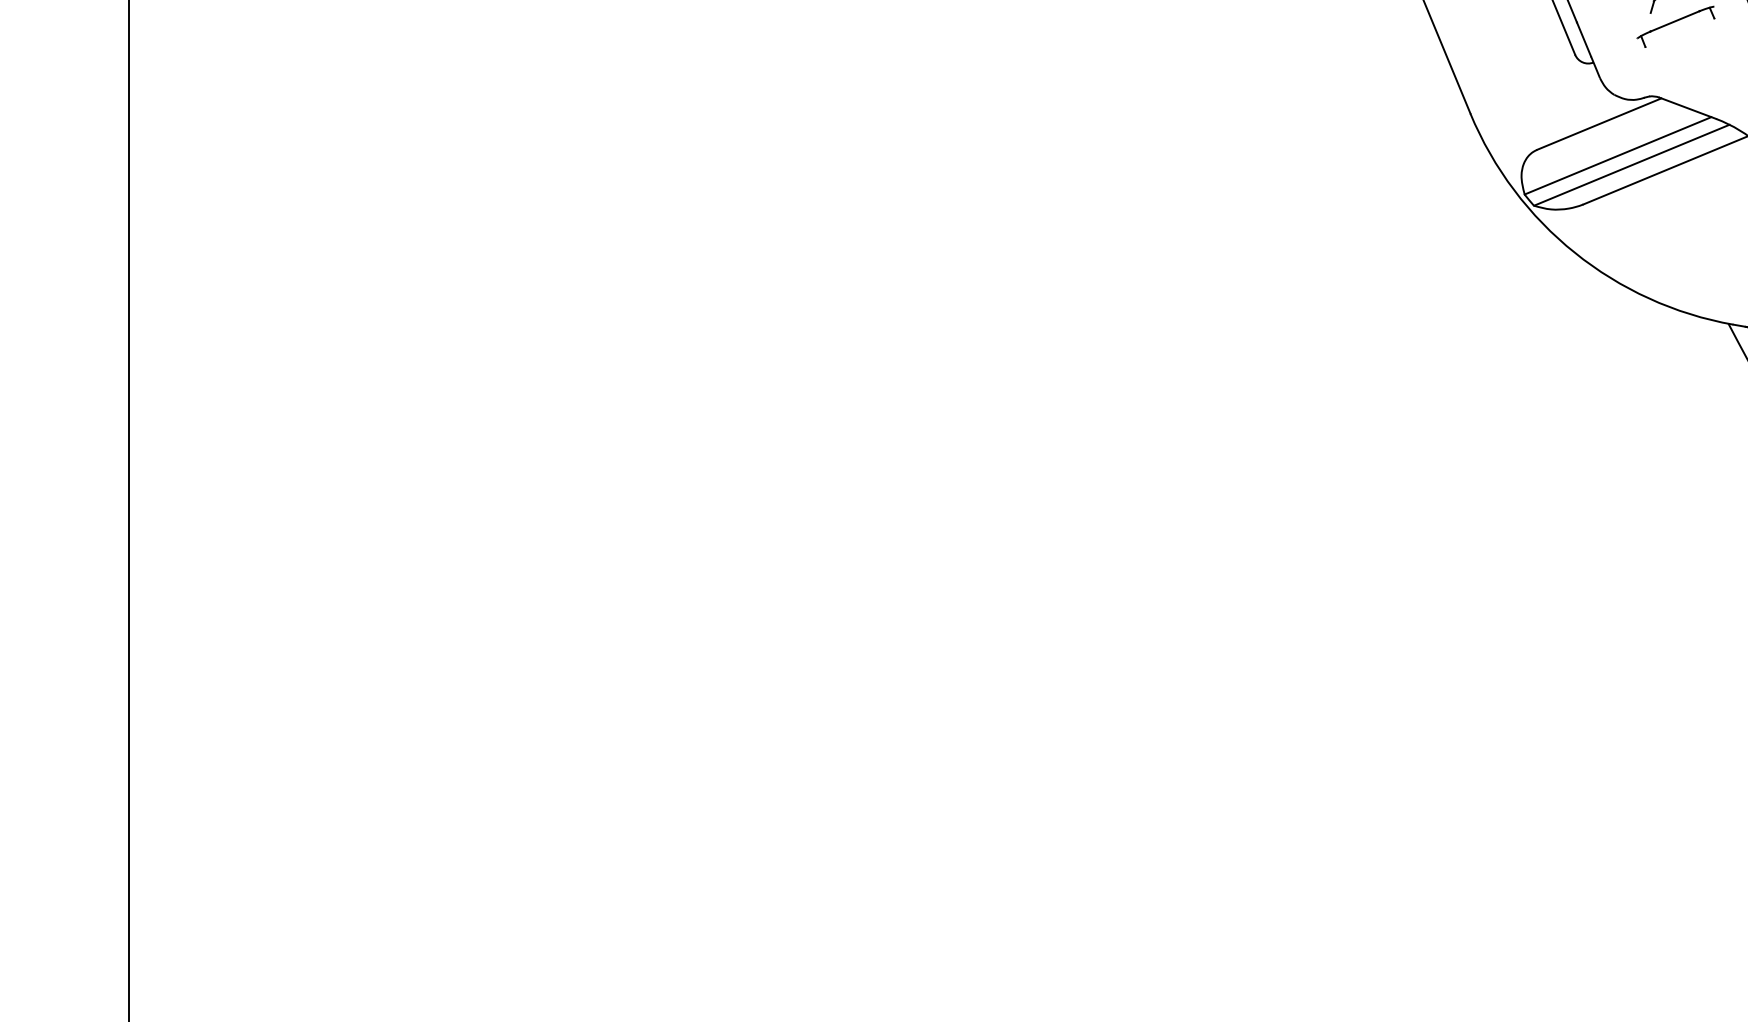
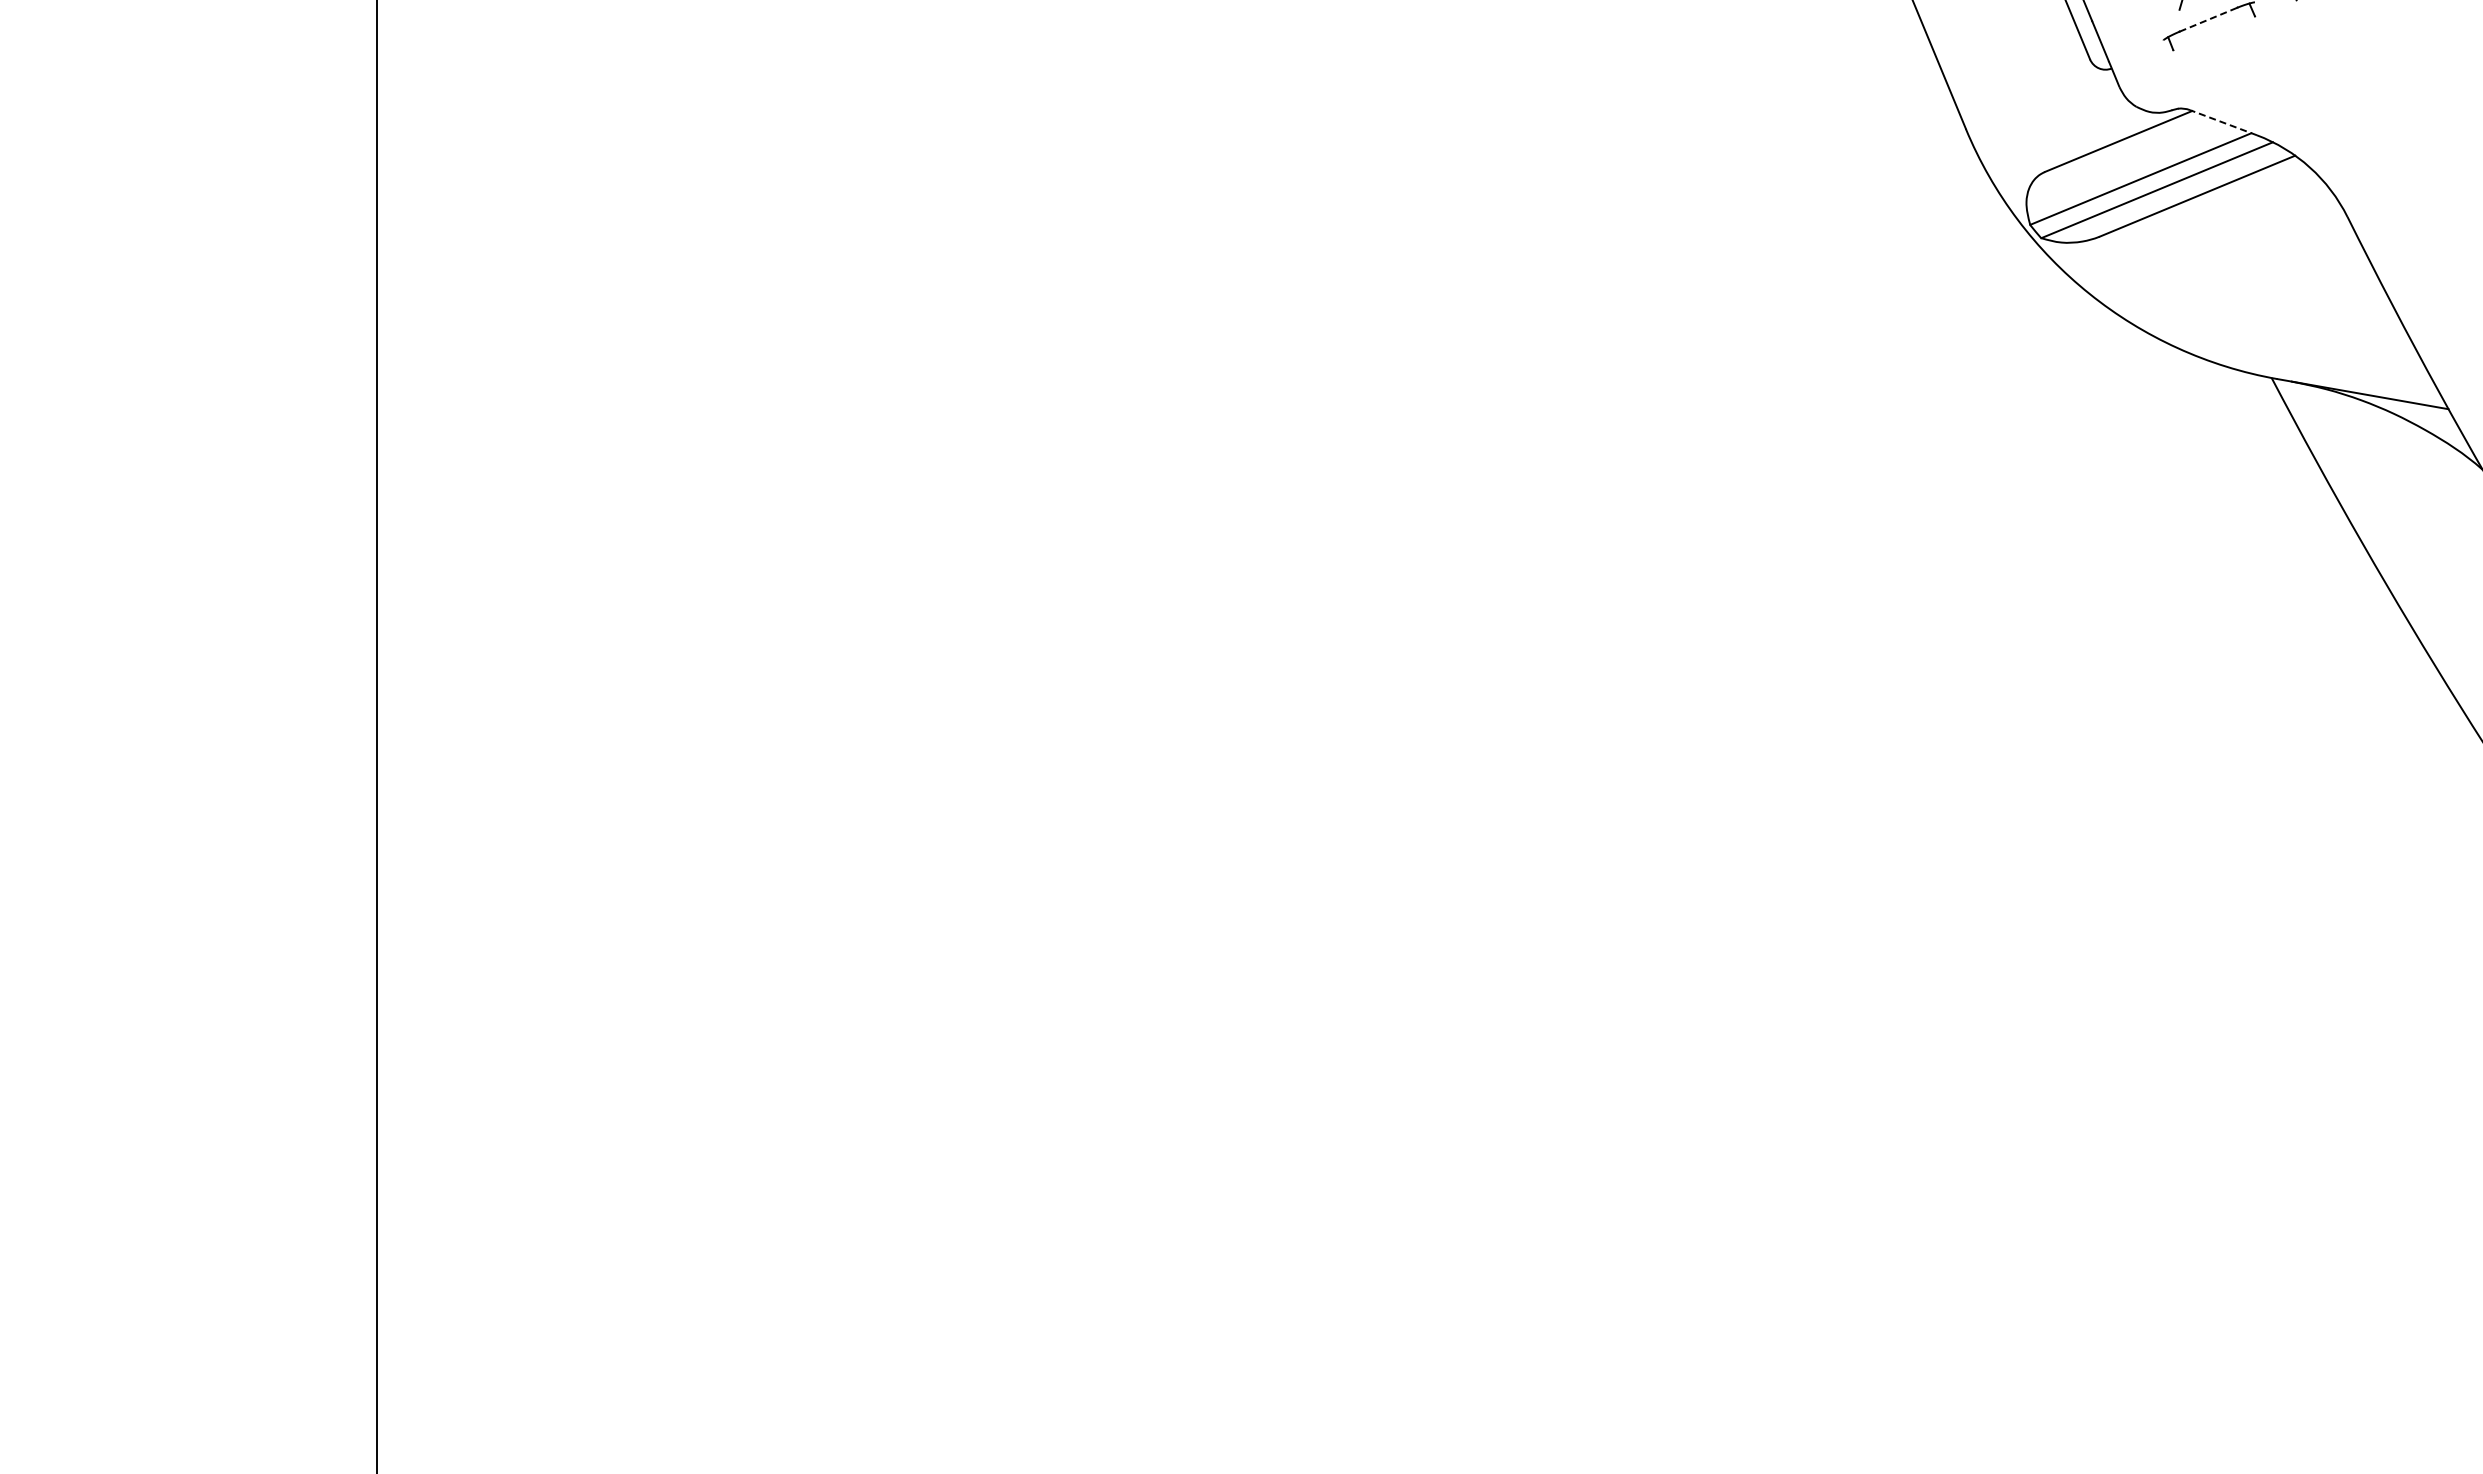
line: (1675, 21) -> (2208, 19), solid -> dashed
line: (1687, 108) -> (2223, 122), solid -> dashed

